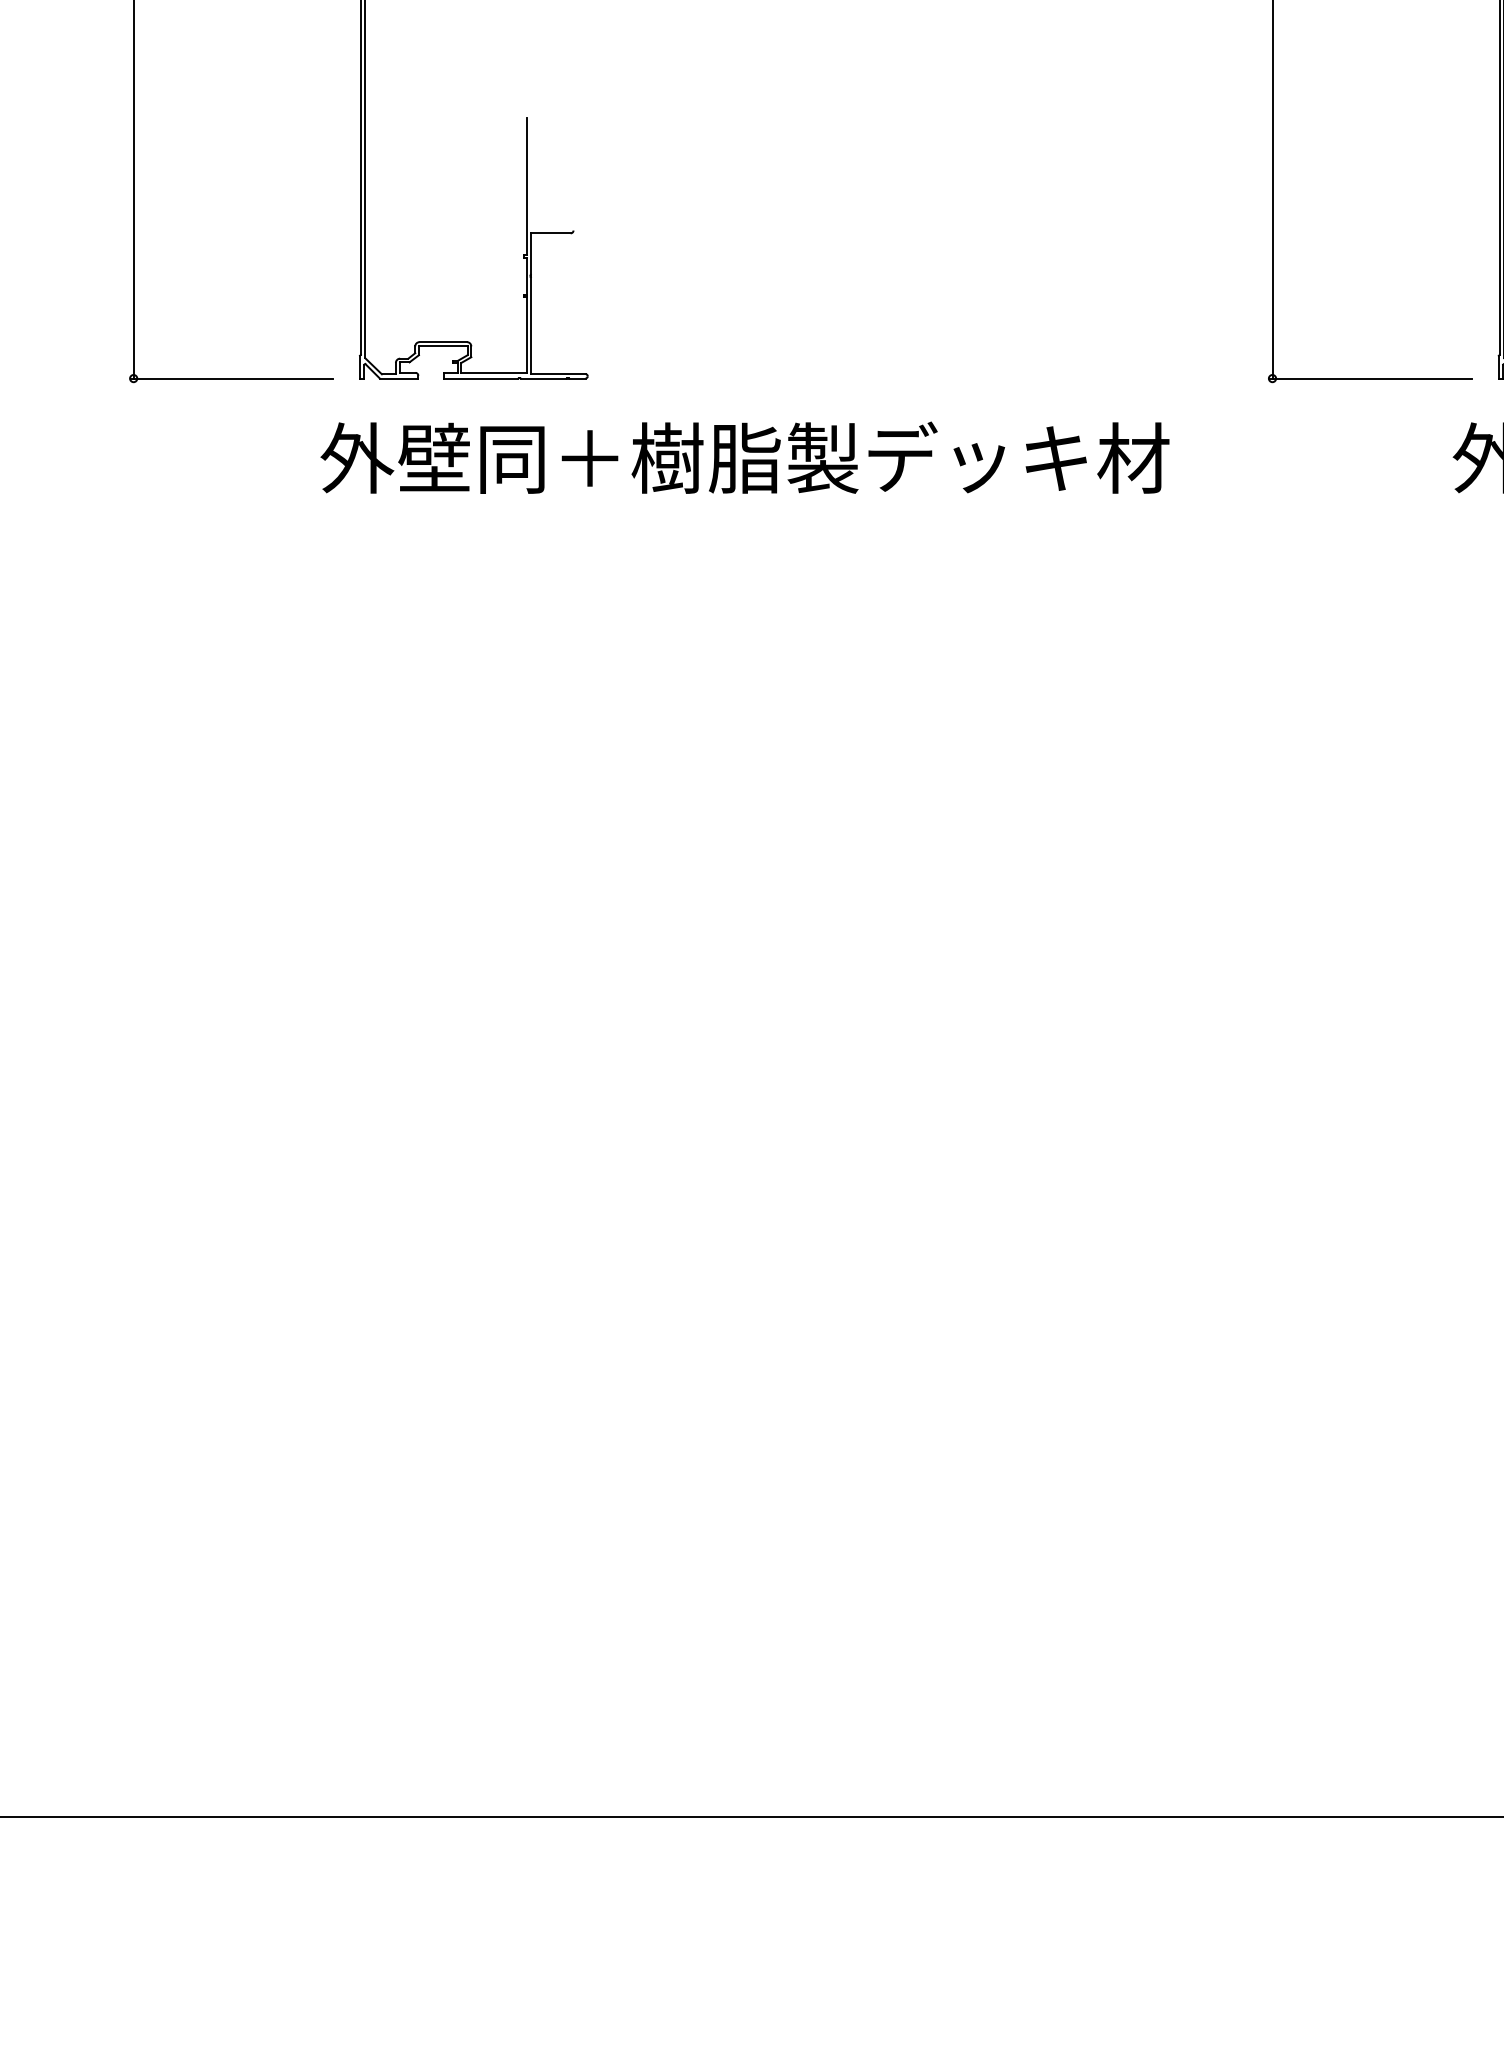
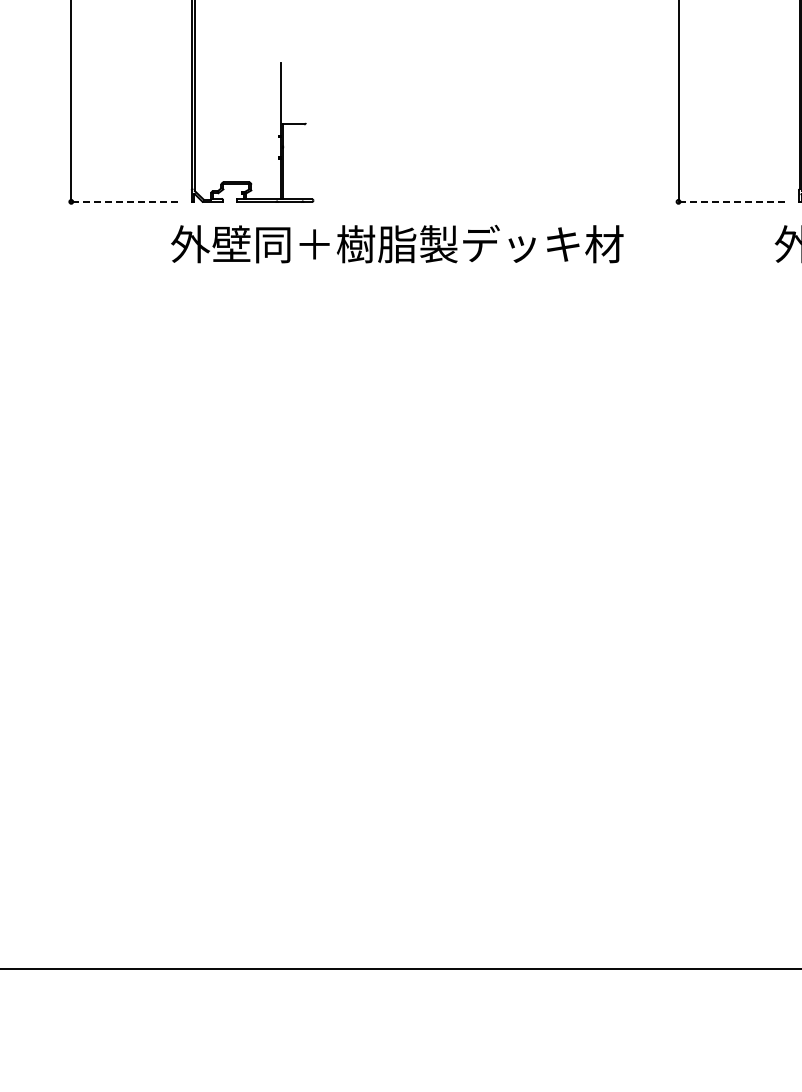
line: (231, 377) -> (123, 201), solid -> dashed
line: (1369, 377) -> (730, 201), solid -> dashed

